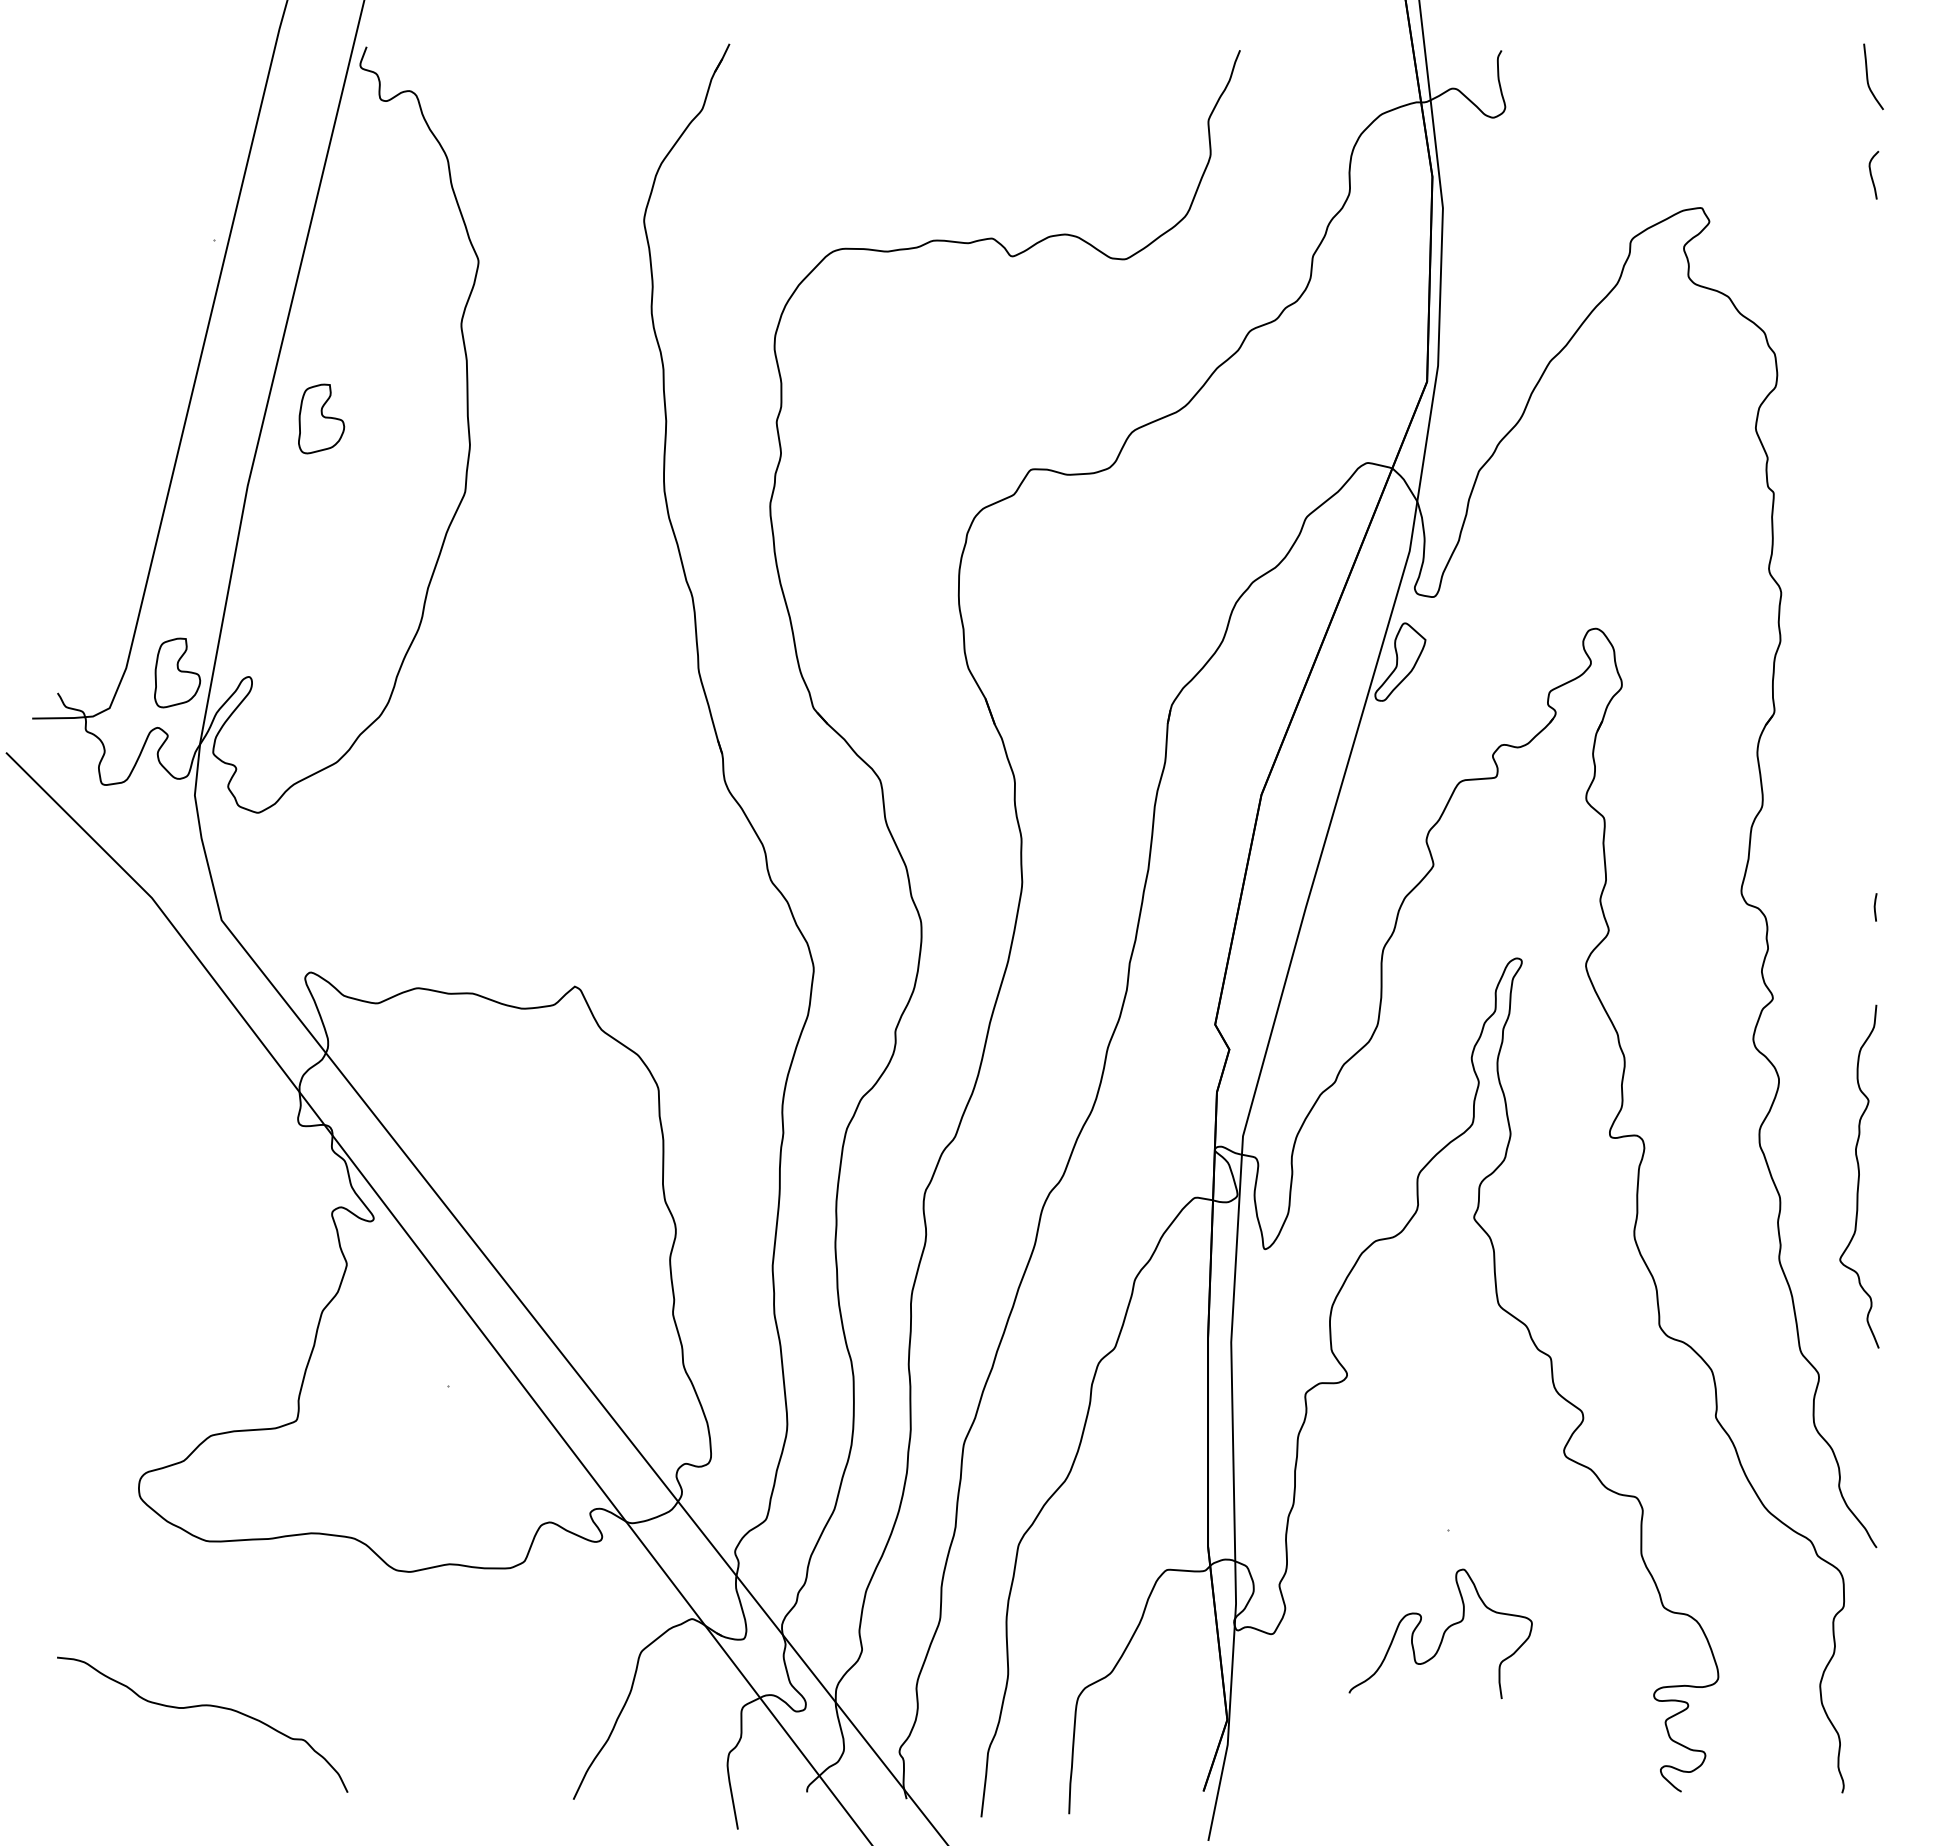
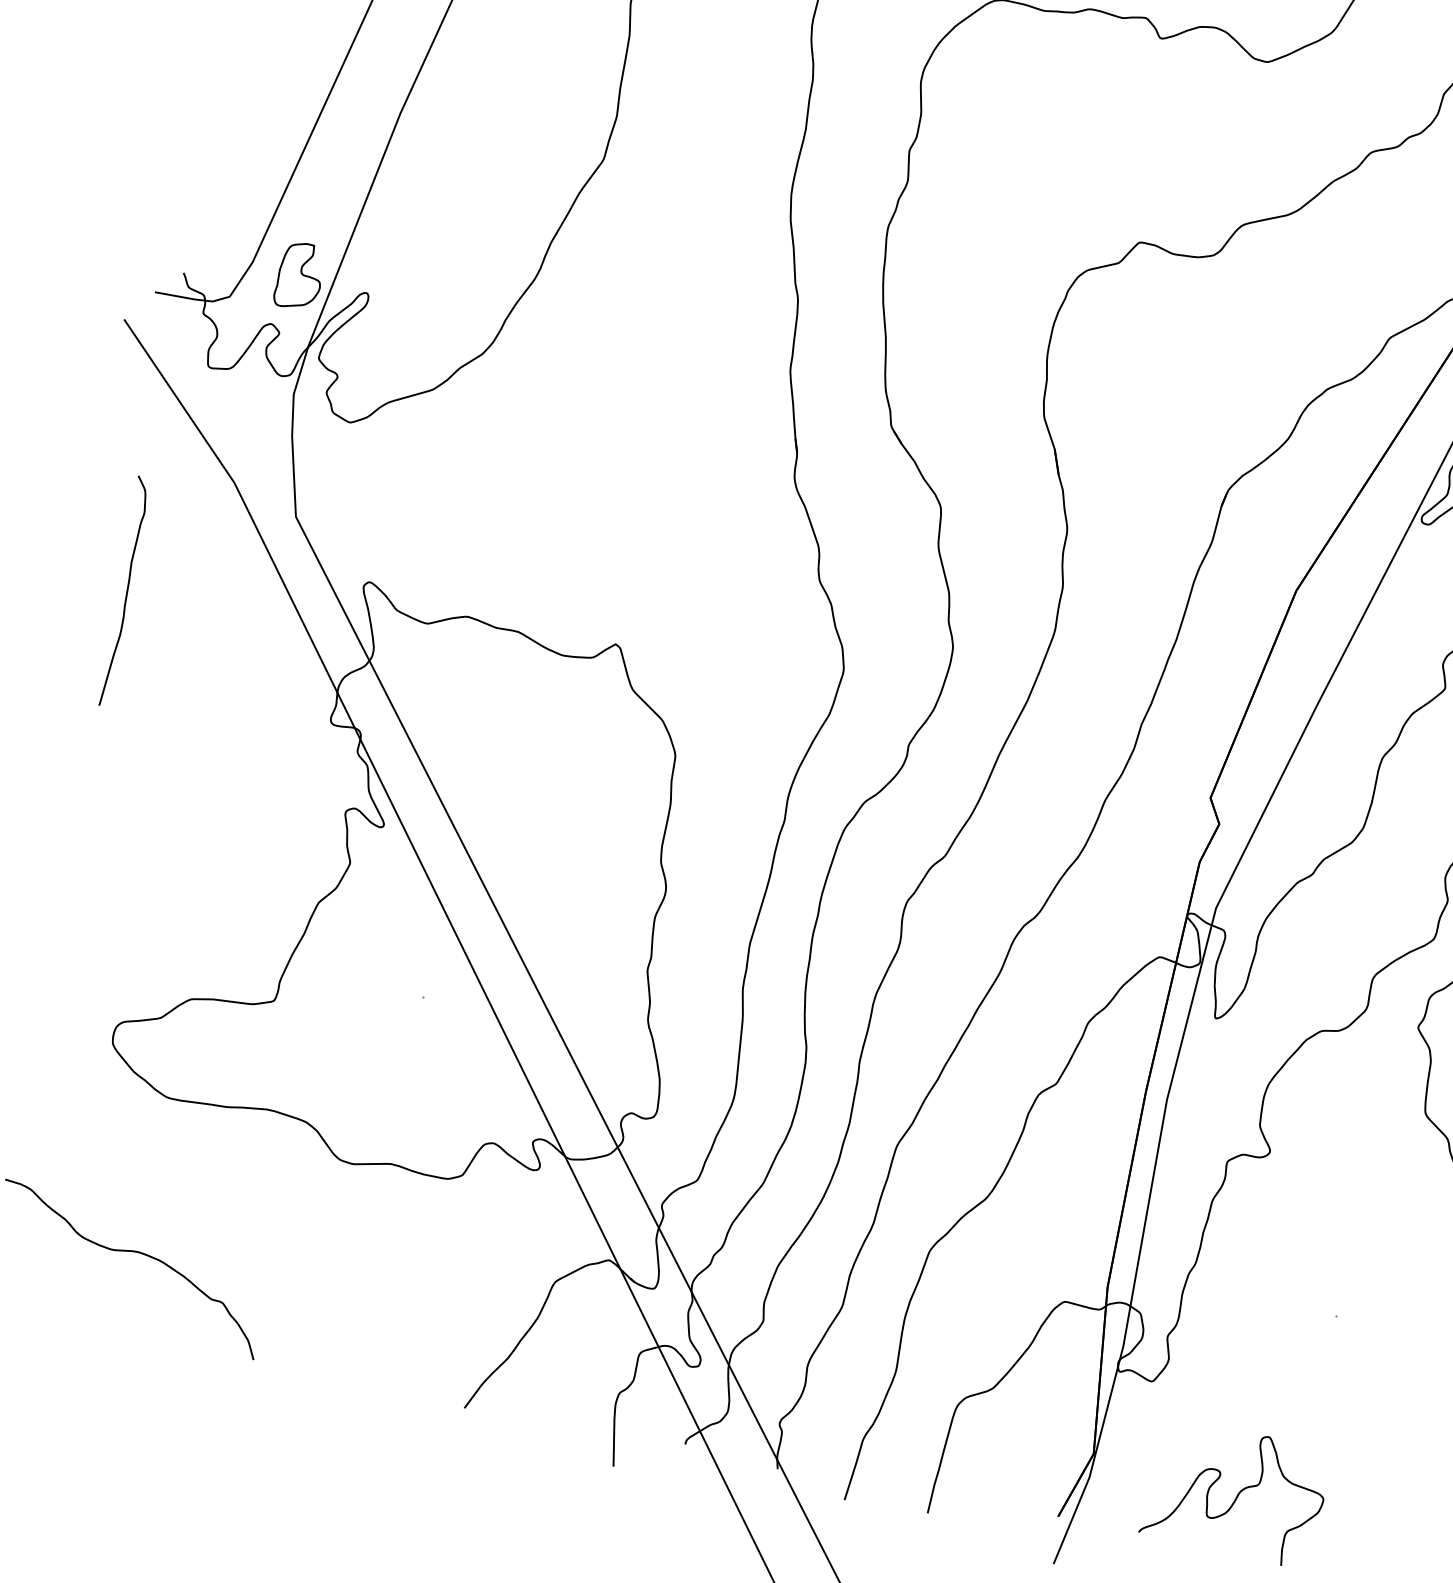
part: (321, 418) -> (482, 63), removed
curve: (63, 1031) -> (126, 592), added
curve: (1442, 1634) -> (1237, 1494), moved

